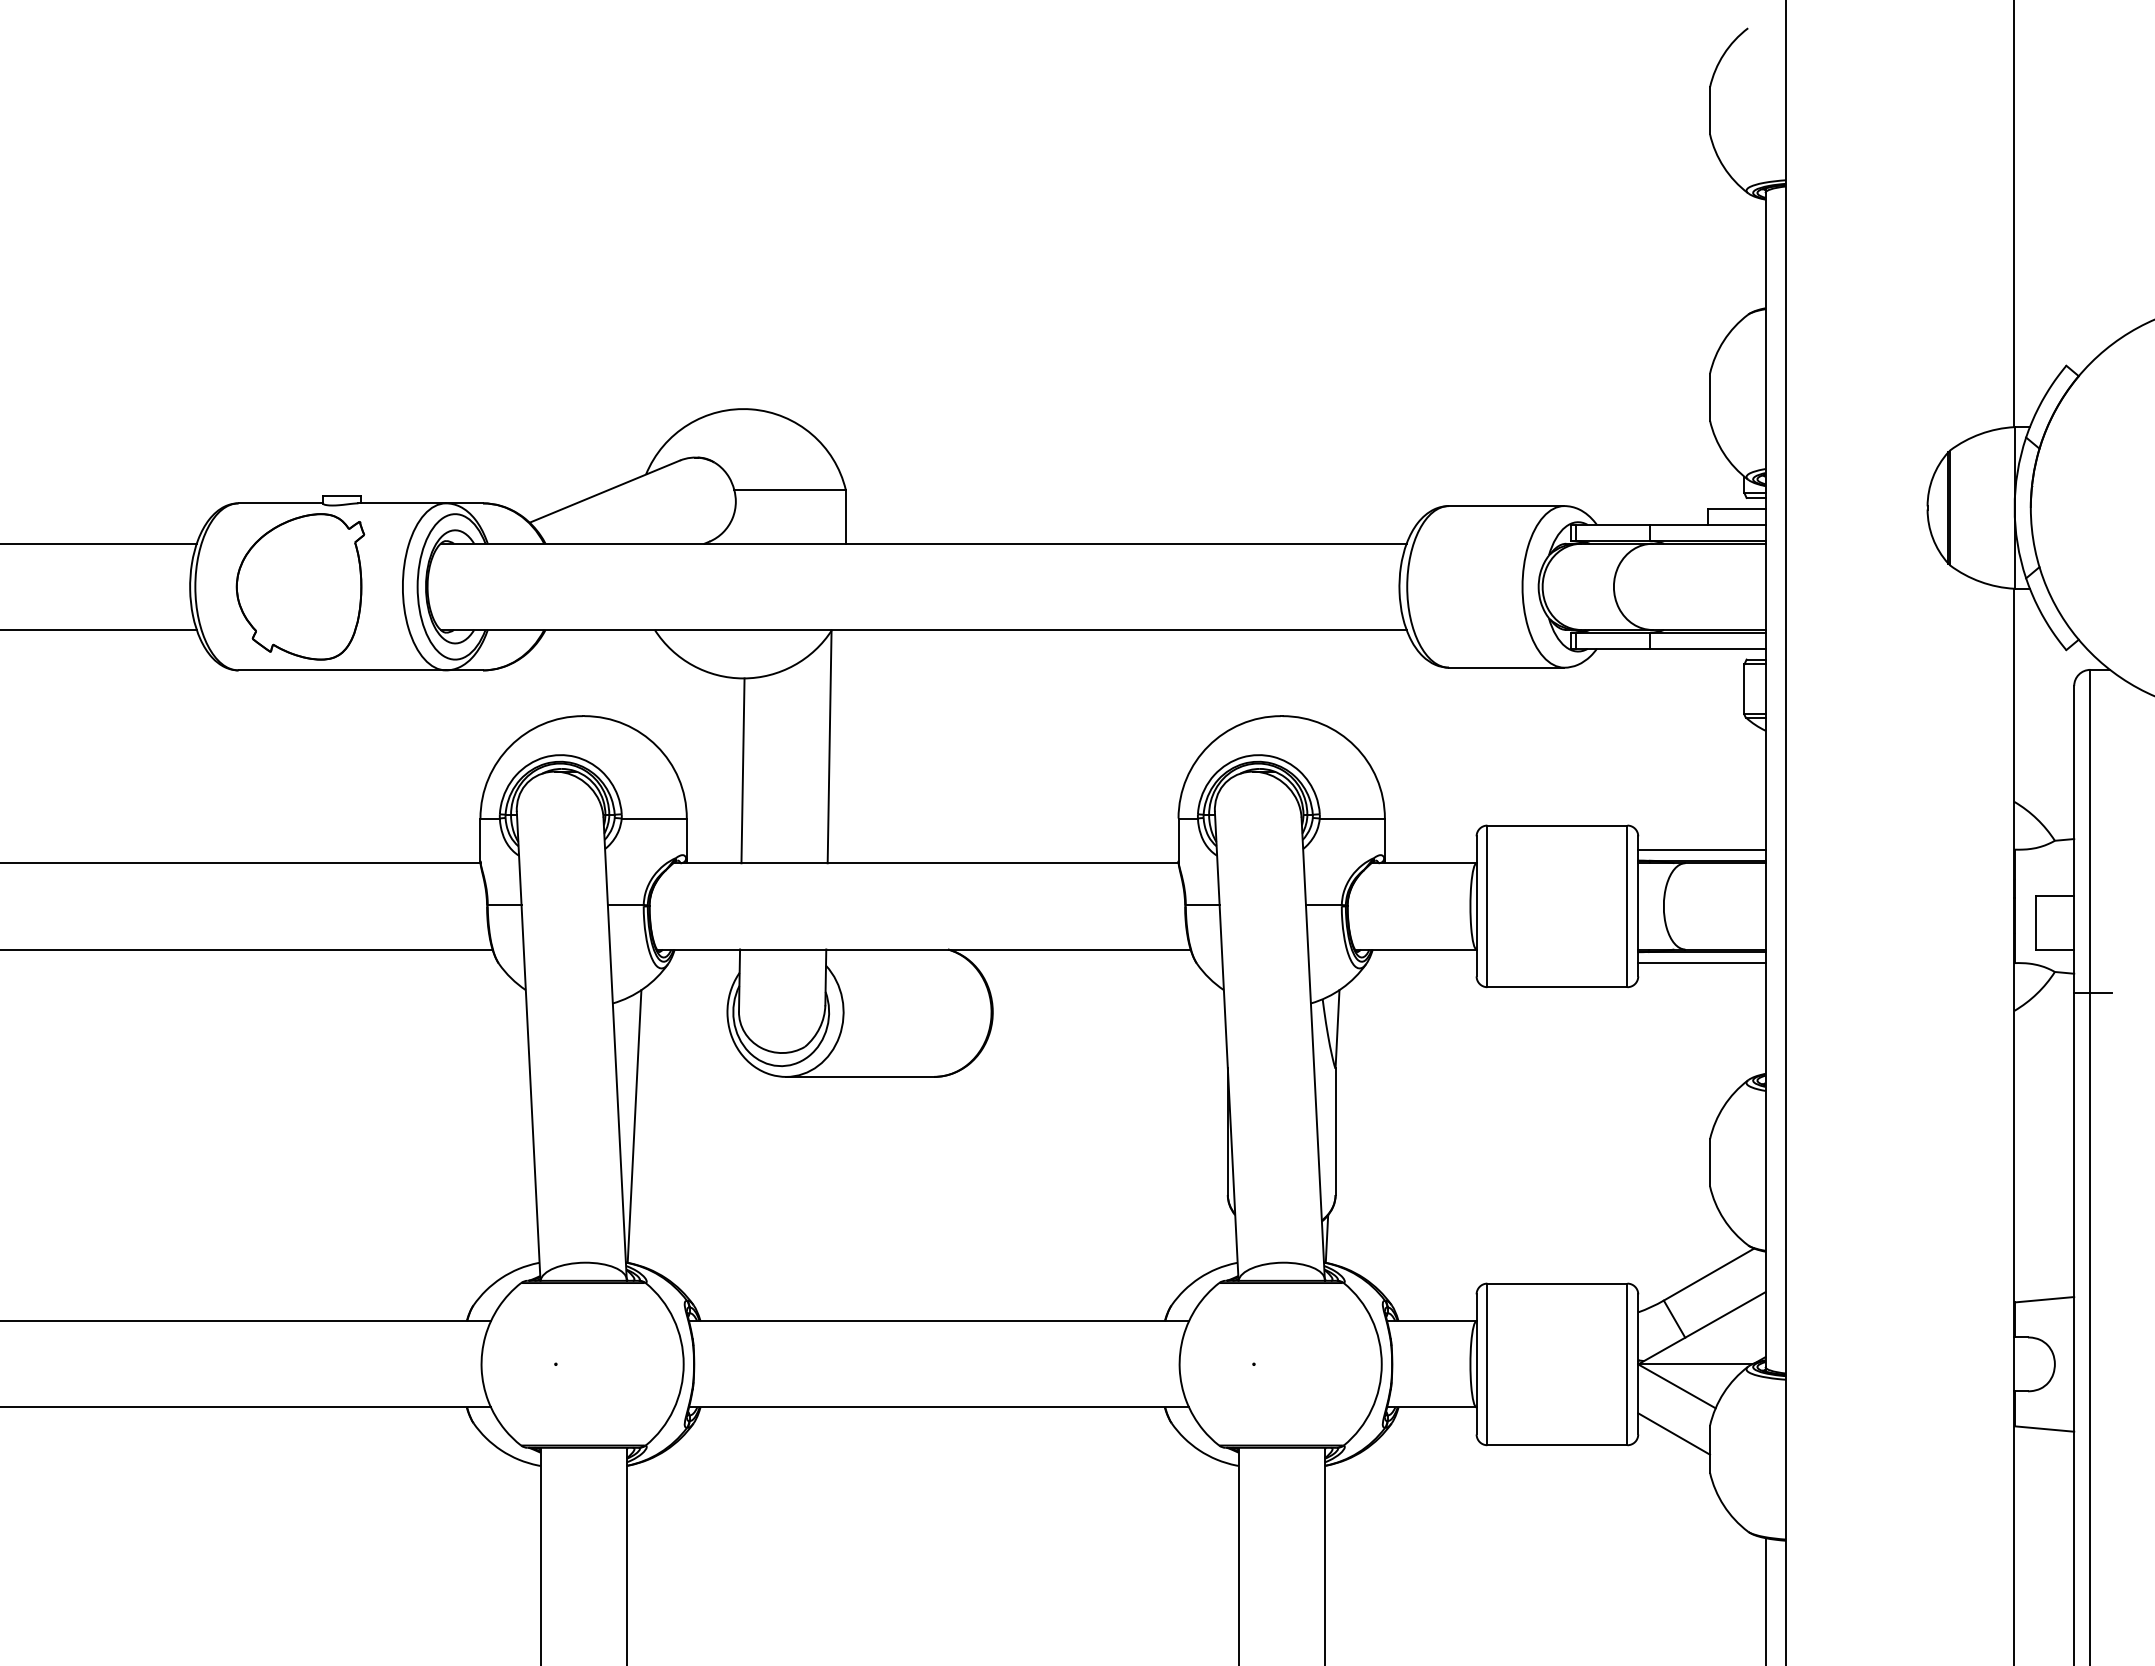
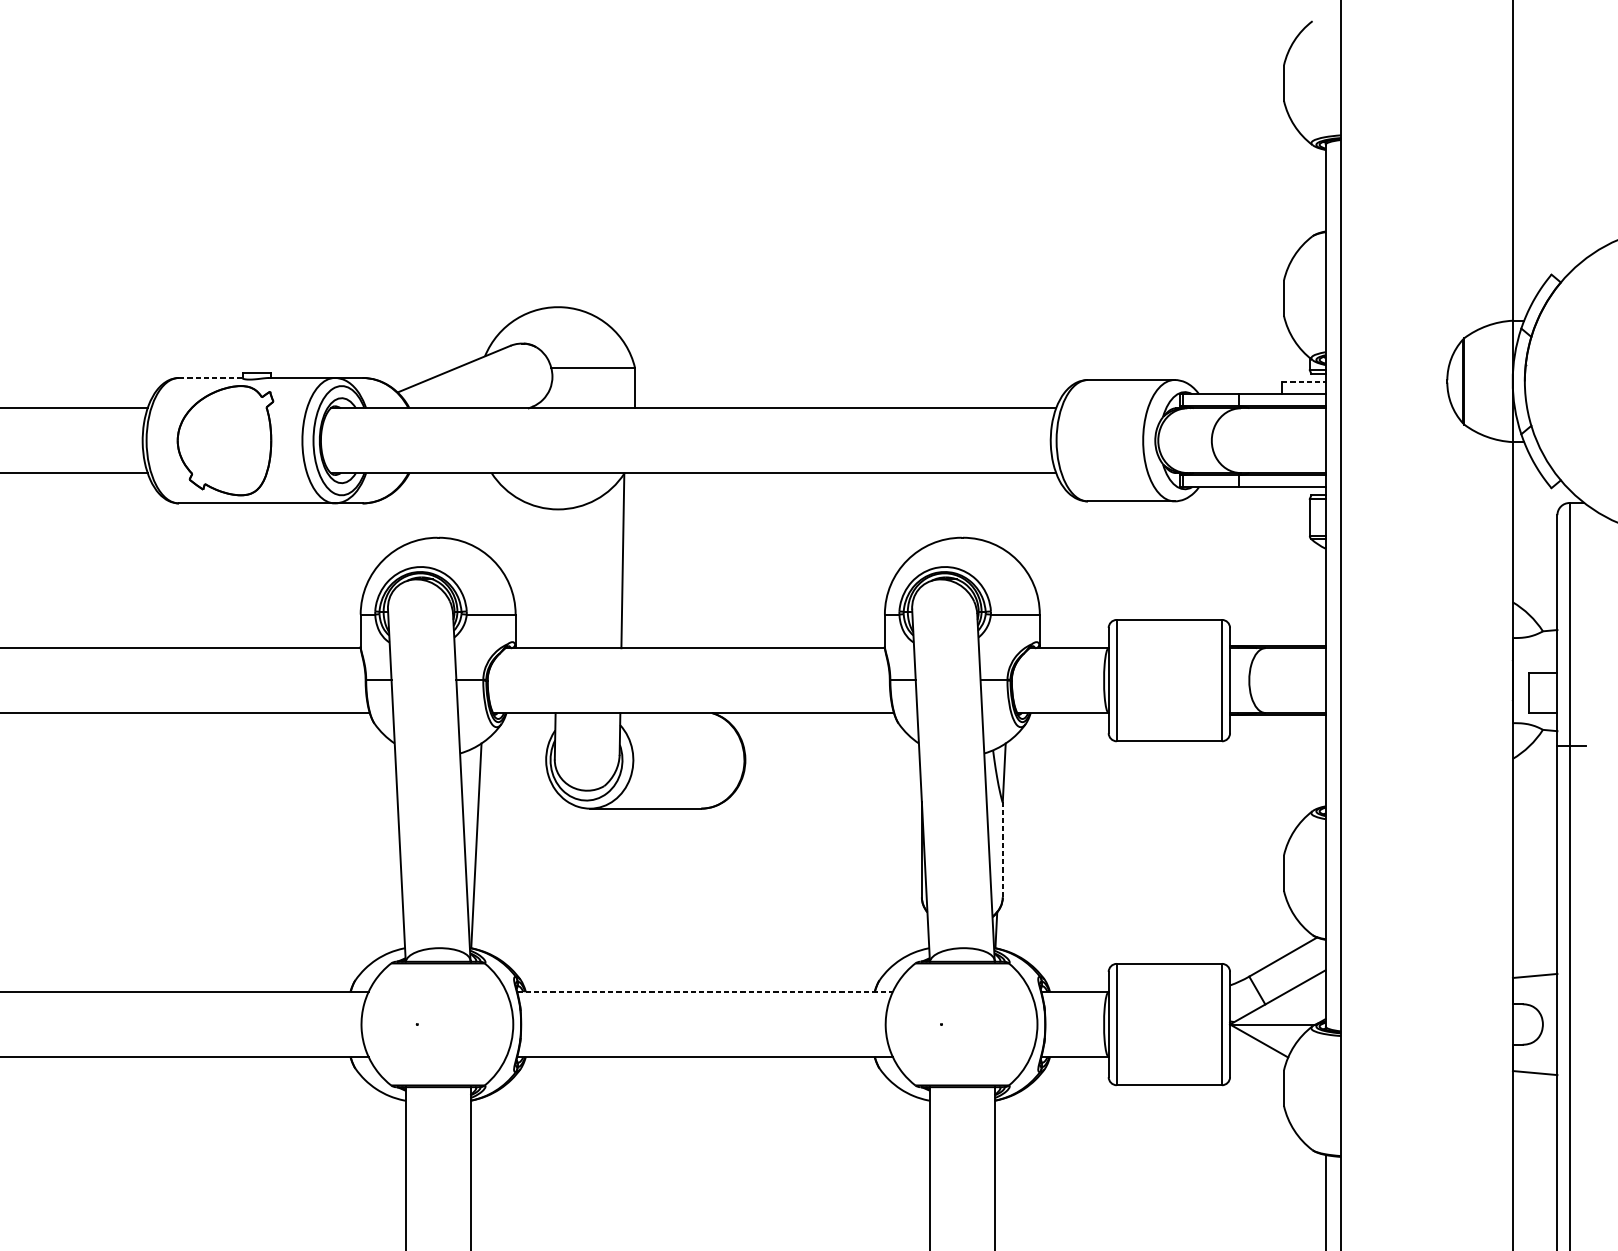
line: (281, 503) -> (211, 378), solid -> dashed
line: (1736, 508) -> (1303, 381), solid -> dashed
line: (742, 770) -> (557, 578), removed
line: (1701, 849) -> (1277, 637), removed
line: (1701, 962) -> (1277, 722), removed
line: (1335, 1131) -> (1002, 849), solid -> dashed
line: (939, 1321) -> (705, 992), solid -> dashed
line: (1674, 1433) -> (1257, 1076), removed

